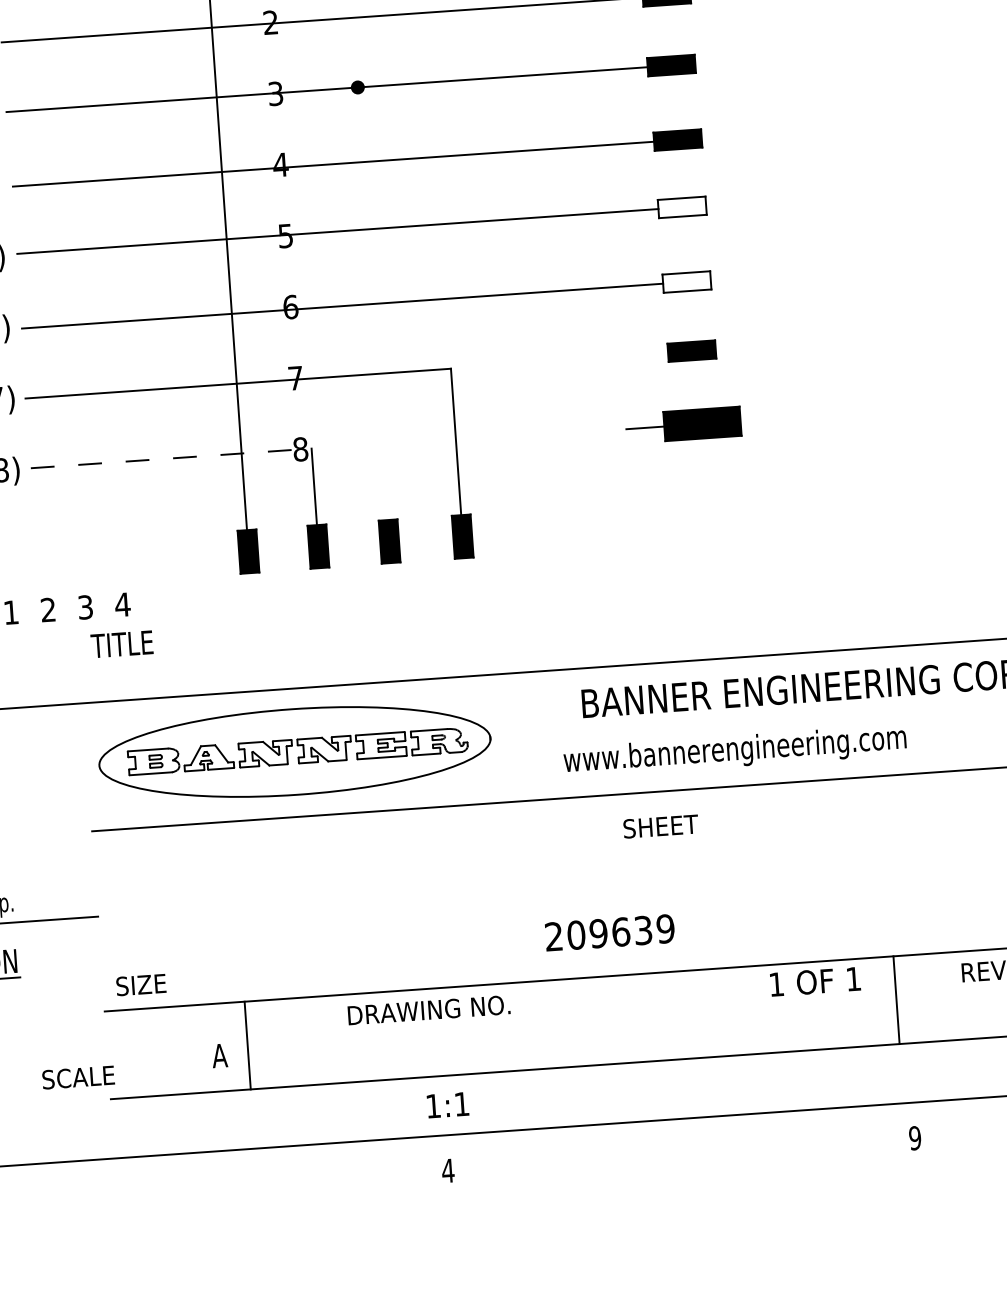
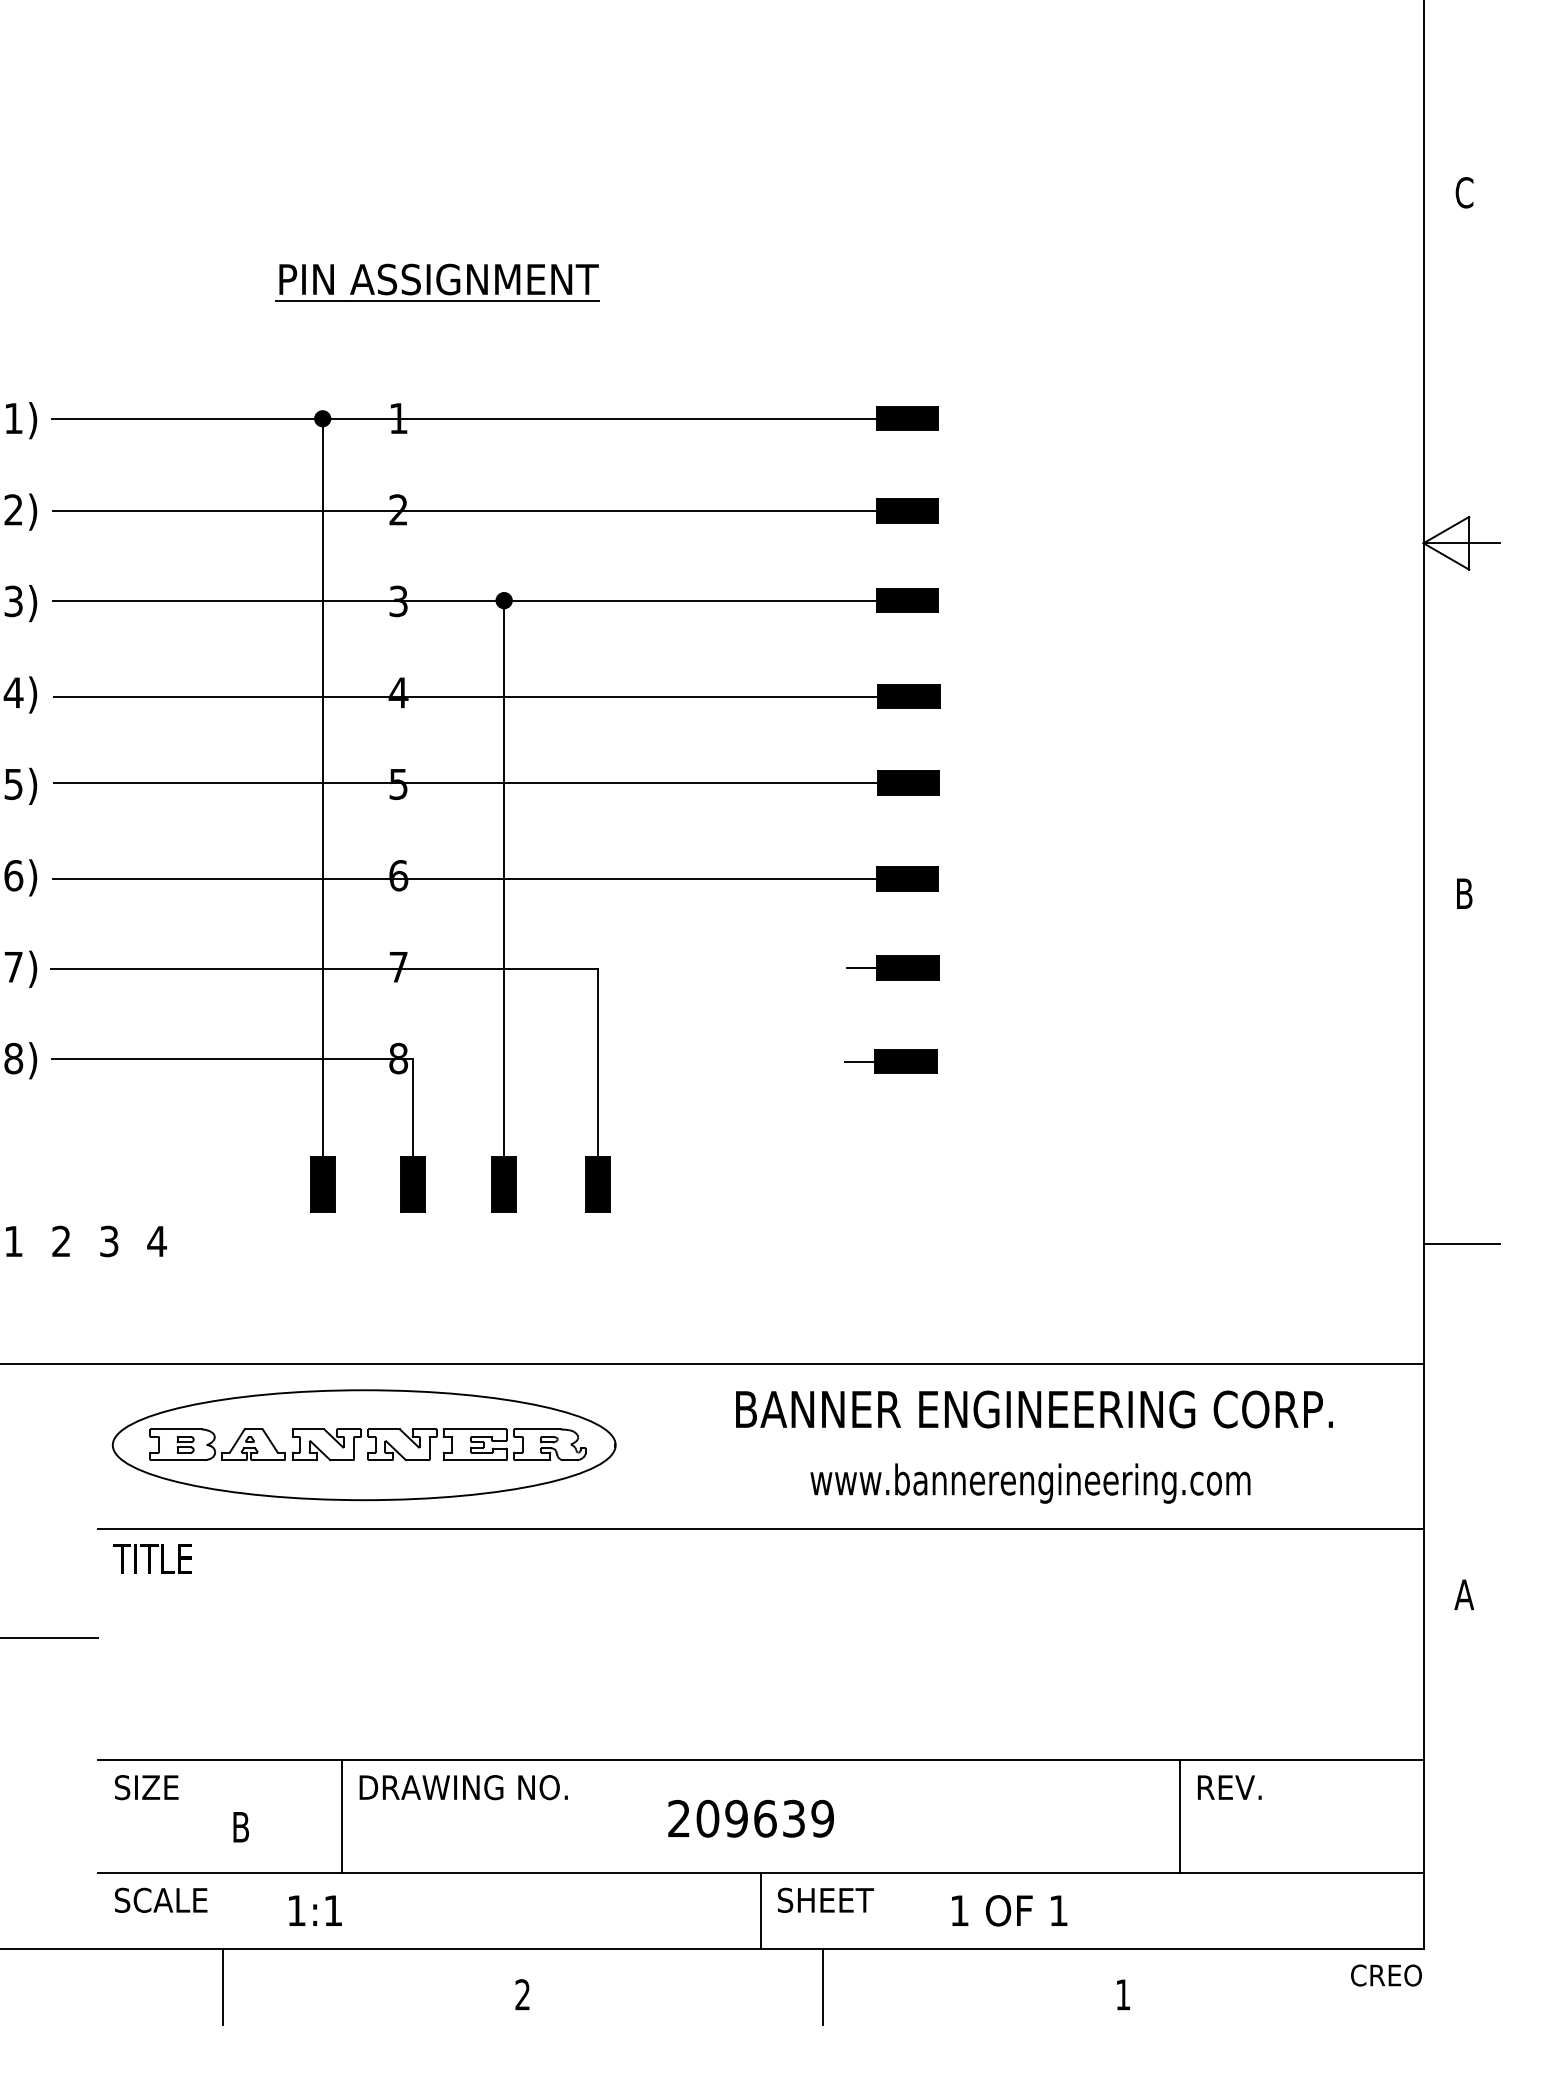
fill: (682, 206) -> (908, 782), added
fill: (686, 281) -> (907, 878), added
line: (373, 303) -> (504, 878), added
line: (655, 353) -> (861, 967), added
part: (683, 424) -> (890, 1061), size x0.62
line: (171, 458) -> (232, 1058), dashed -> solid
text: (121, 643) -> (152, 1558), moved
text: (735, 751) -> (1030, 1483), moved
text: (660, 825) -> (825, 1899), moved
text: (609, 932) -> (750, 1818), moved
text: (815, 981) -> (1009, 1910), moved
text: (141, 984) -> (146, 1787), moved
line: (896, 1000) -> (1179, 1816), moved
text: (428, 1010) -> (463, 1787), moved
line: (247, 1045) -> (341, 1816), moved
text: (219, 1056) -> (240, 1827), A -> B
text: (78, 1076) -> (161, 1899), moved
line: (628, 1092) -> (760, 1910), added
text: (448, 1104) -> (315, 1910), moved
text: (914, 1138) -> (1122, 1994), 9 -> 1
line: (681, 1148) -> (823, 1987), added
text: (447, 1170) -> (522, 1994), 4 -> 2
line: (214, 1181) -> (222, 1987), added

